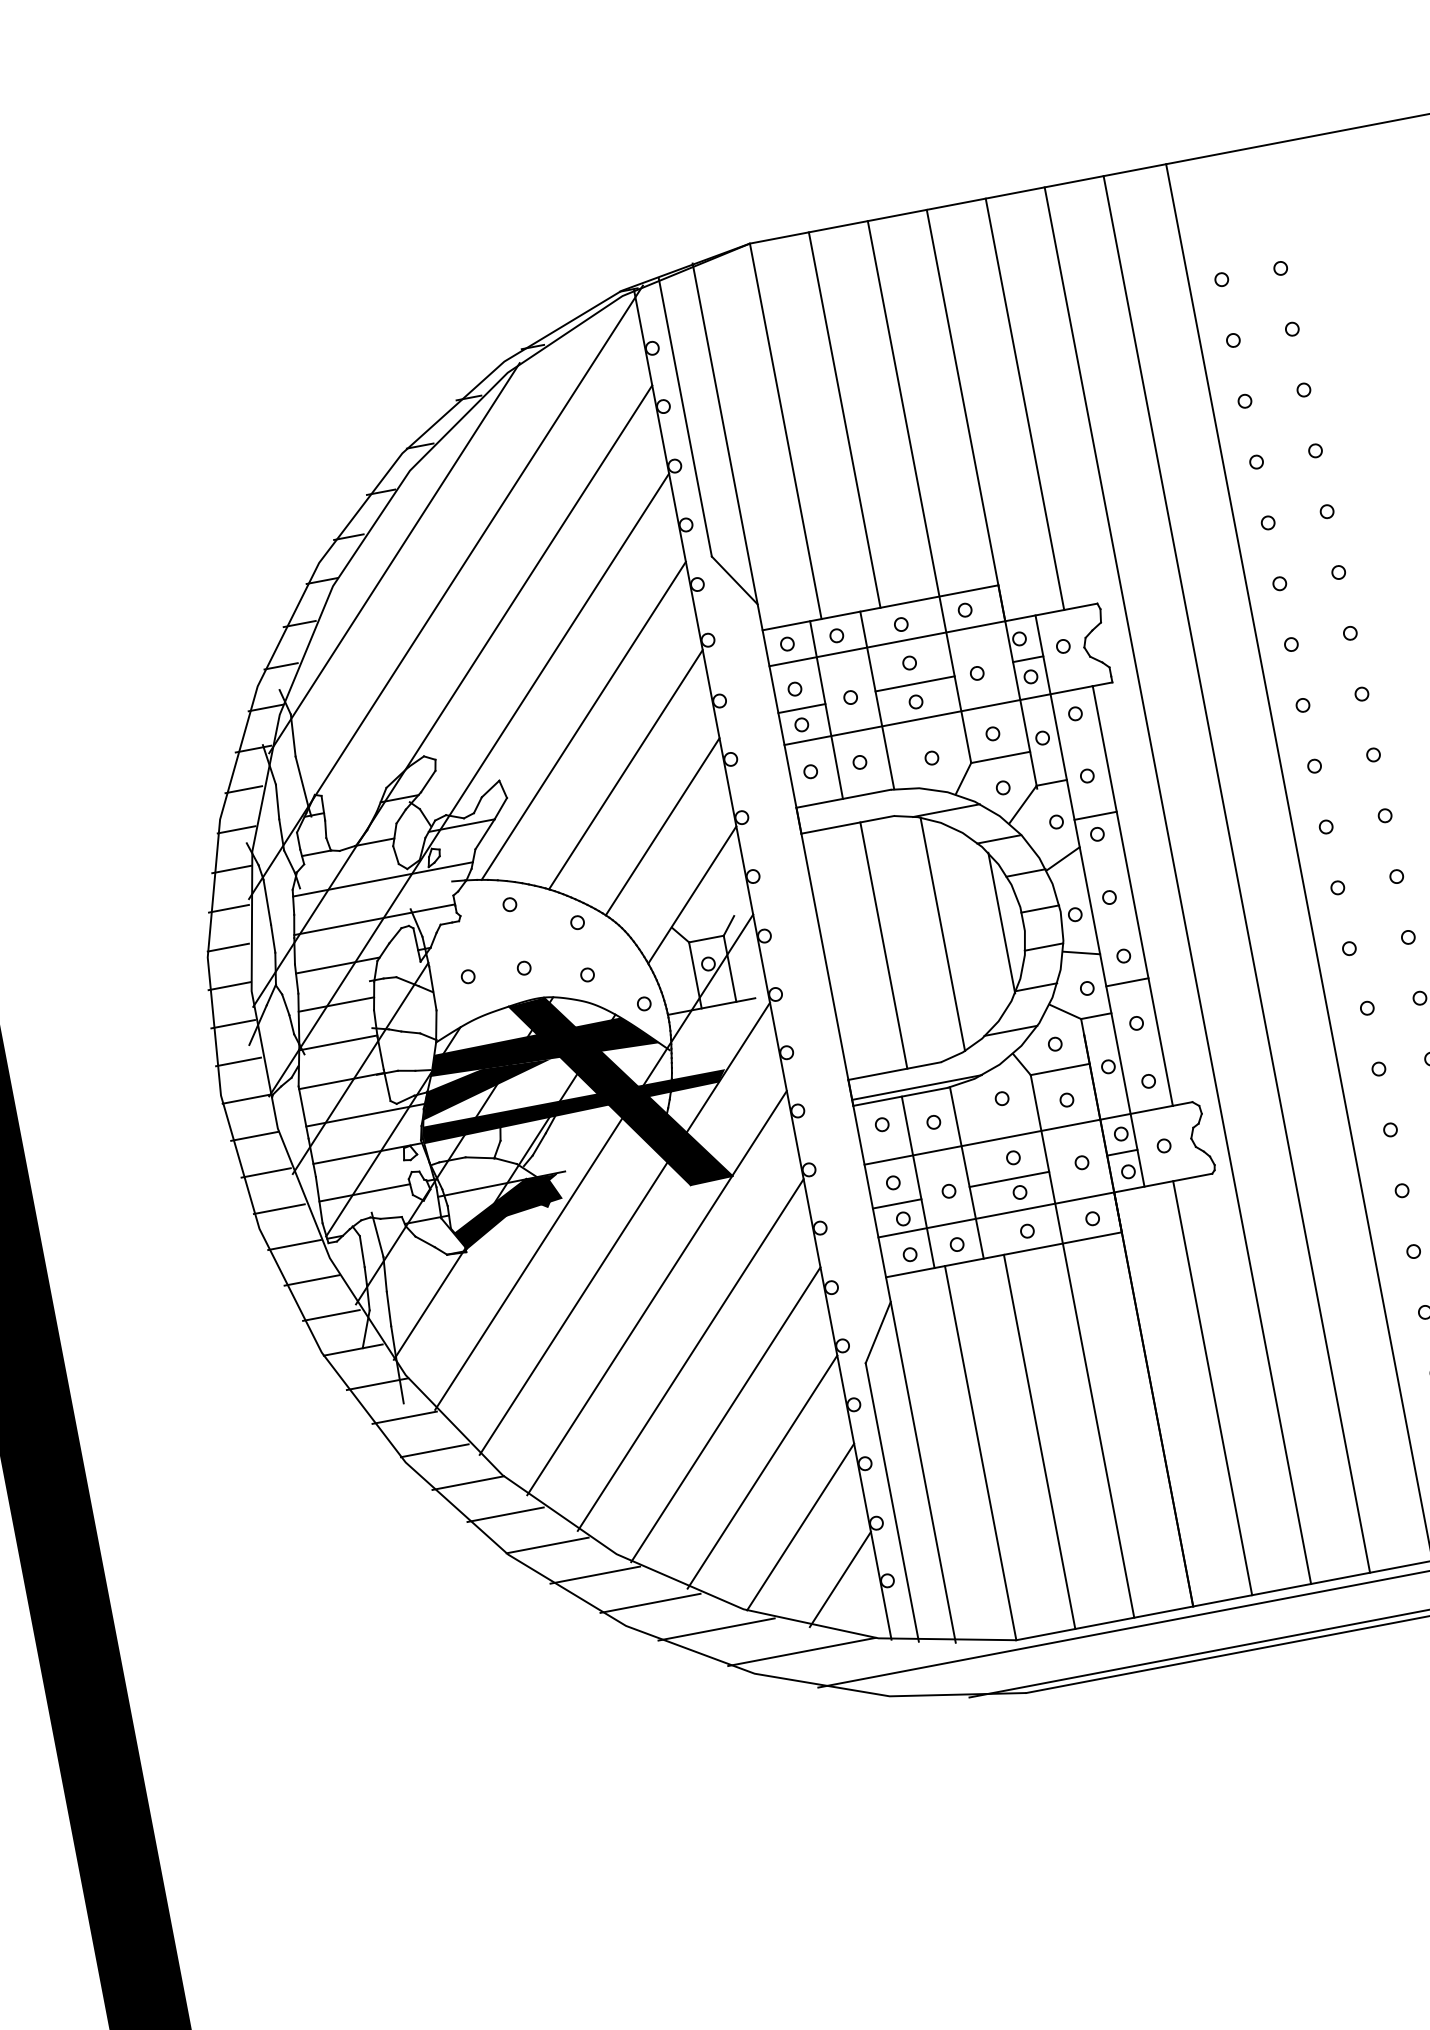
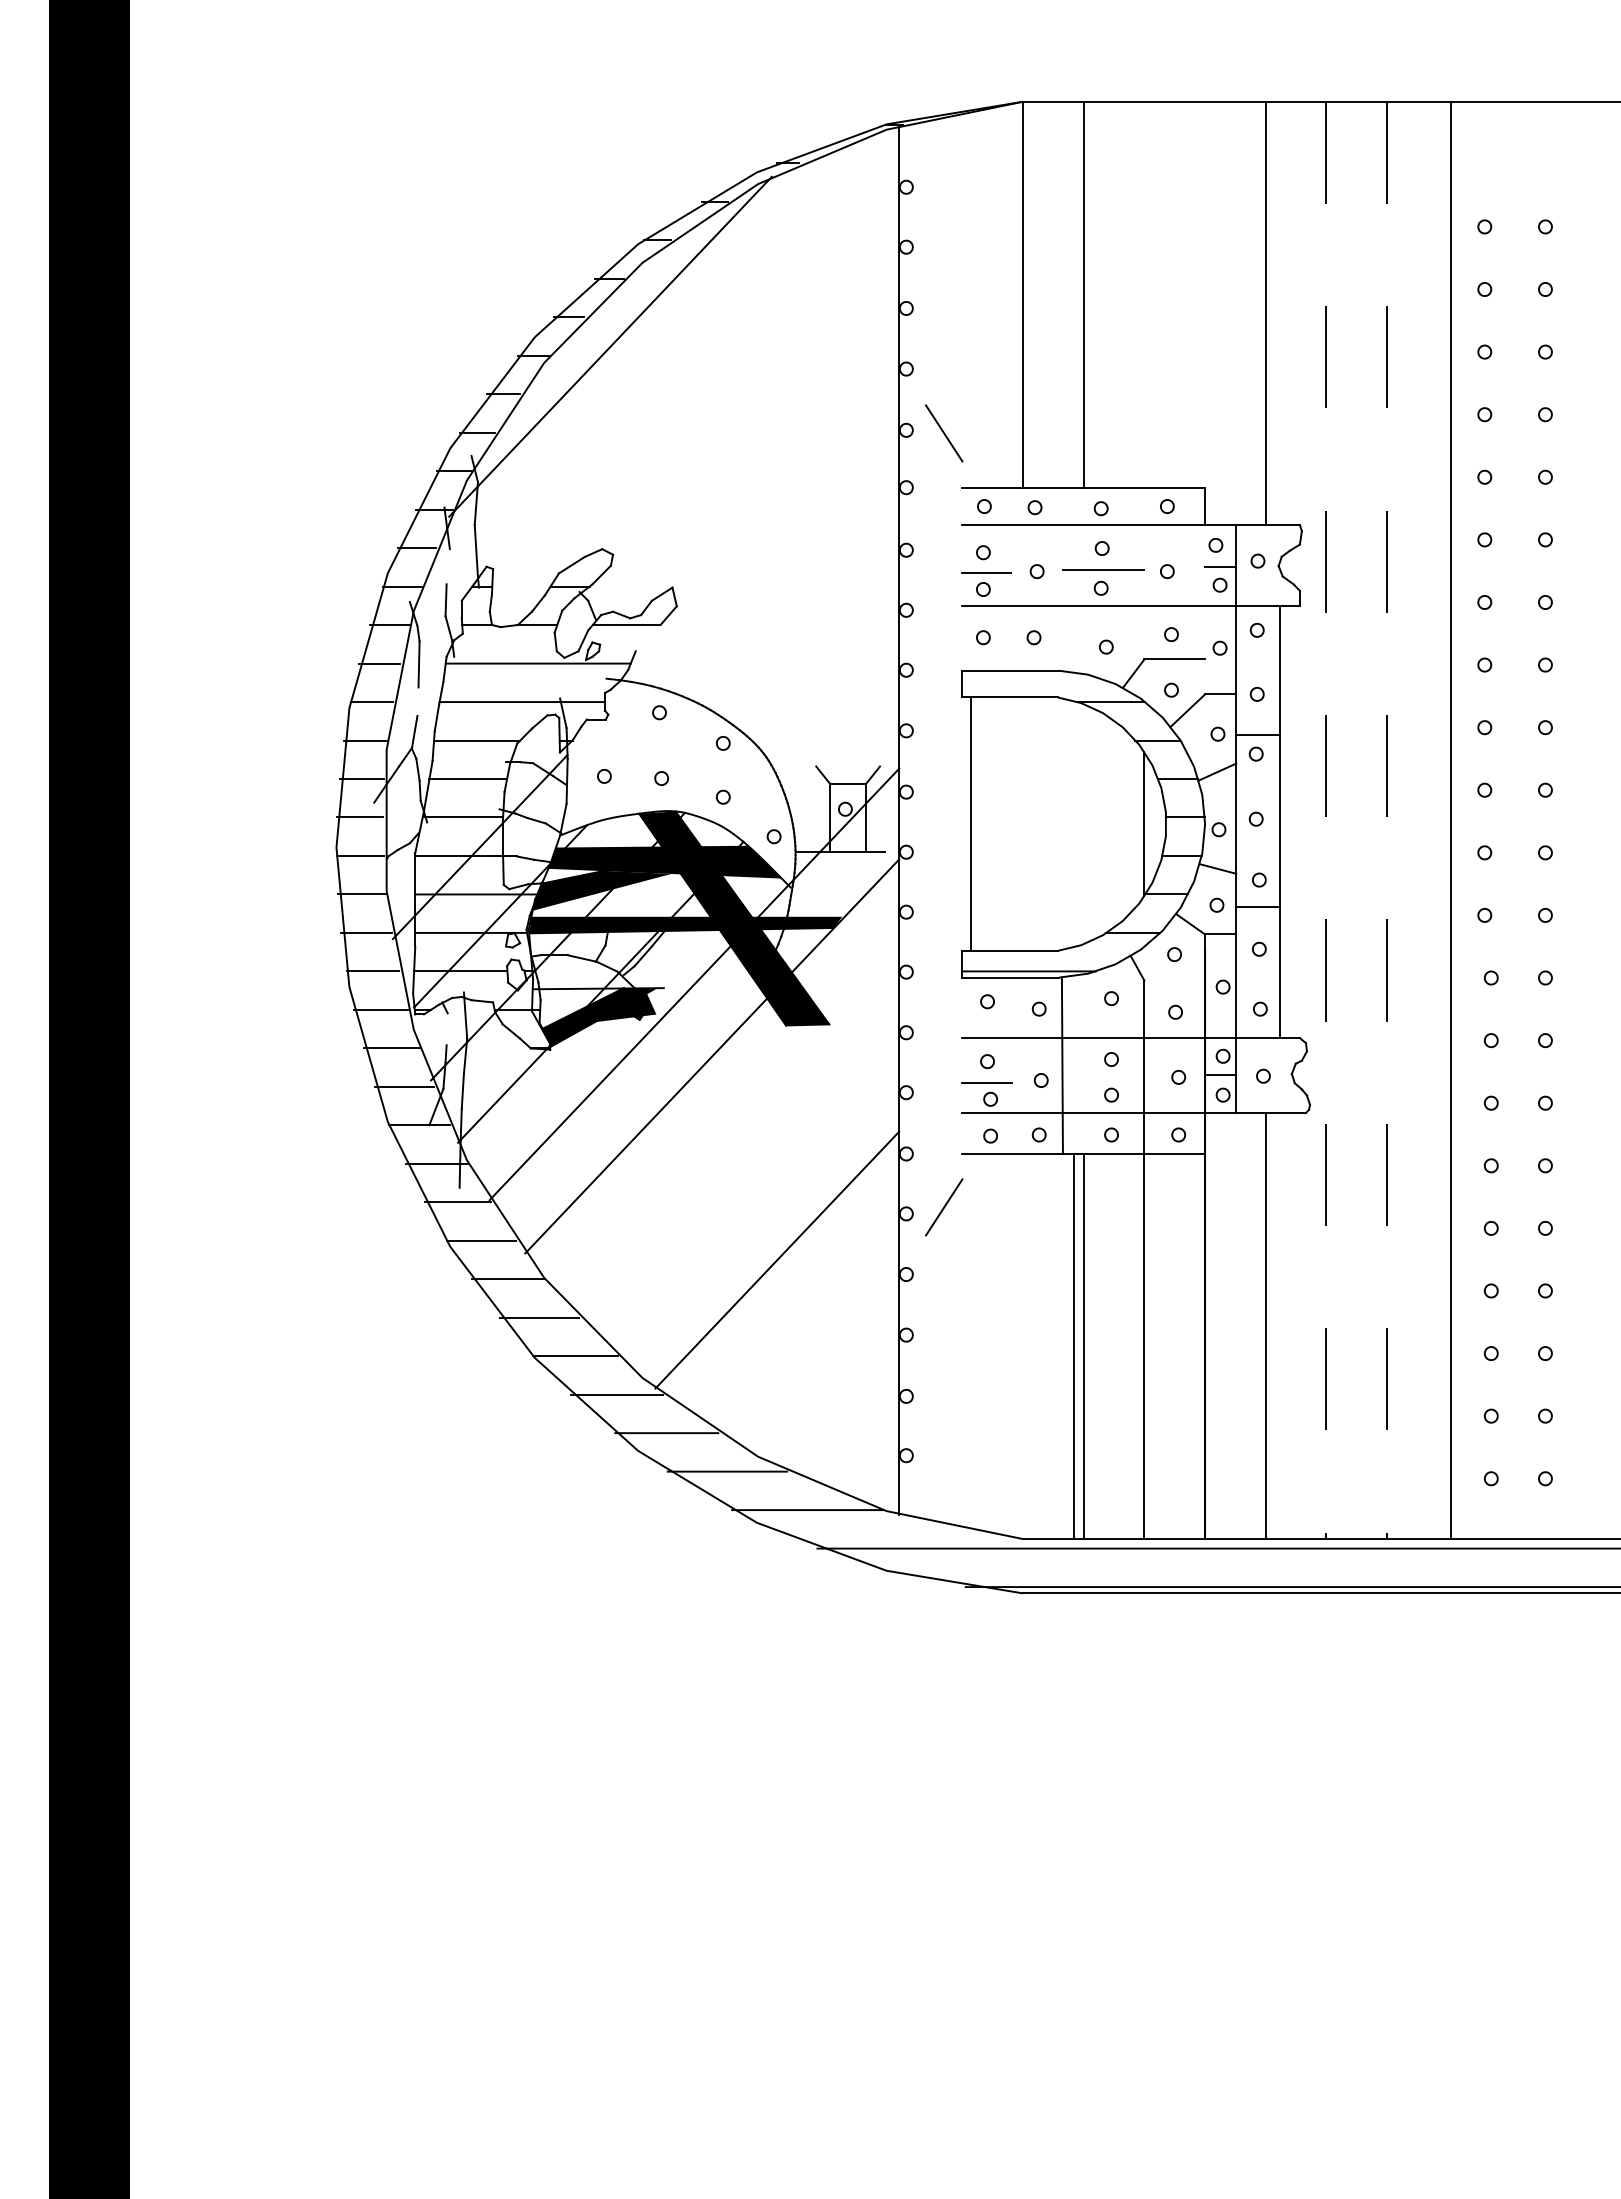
line: (684, 416) -> (925, 261), removed
line: (919, 491) -> (1144, 380), removed
line: (982, 499) -> (1205, 399), removed
line: (445, 592) -> (654, 390), removed
line: (452, 695) -> (642, 494), removed
line: (876, 700) -> (1062, 579), removed
line: (826, 710) -> (1010, 579), removed
line: (583, 720) -> (767, 543), removed
line: (626, 769) -> (800, 600), removed
line: (468, 784) -> (641, 585), removed
line: (276, 801) -> (447, 566), removed
line: (662, 827) -> (825, 664), removed
line: (484, 834) -> (647, 638), removed
line: (1237, 874) -> (1387, 820), solid -> dashed
line: (1177, 885) -> (1326, 820), solid -> dashed
line: (692, 894) -> (842, 737), removed
line: (942, 934) -> (1083, 824), removed
line: (272, 938) -> (417, 701), removed
line: (884, 944) -> (971, 823), moved
line: (824, 953) -> (962, 820), removed
line: (1059, 1069) -> (1174, 980), removed
line: (1009, 1179) -> (1103, 1080), removed
line: (918, 1182) -> (1012, 1065), removed
line: (361, 1251) -> (446, 1029), removed
line: (656, 1293) -> (731, 1126), removed
line: (690, 1354) -> (753, 1193), removed
line: (981, 1453) -> (1074, 1346), moved
line: (762, 1471) -> (802, 1323), removed
line: (891, 1502) -> (925, 1378), removed
line: (800, 1526) -> (830, 1385), removed
line: (840, 1579) -> (859, 1445), removed

